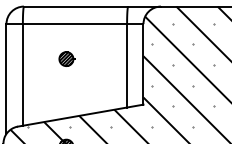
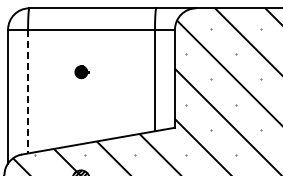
part: (66, 58) -> (81, 71), size x0.7
line: (23, 74) -> (28, 91), solid -> dashed

